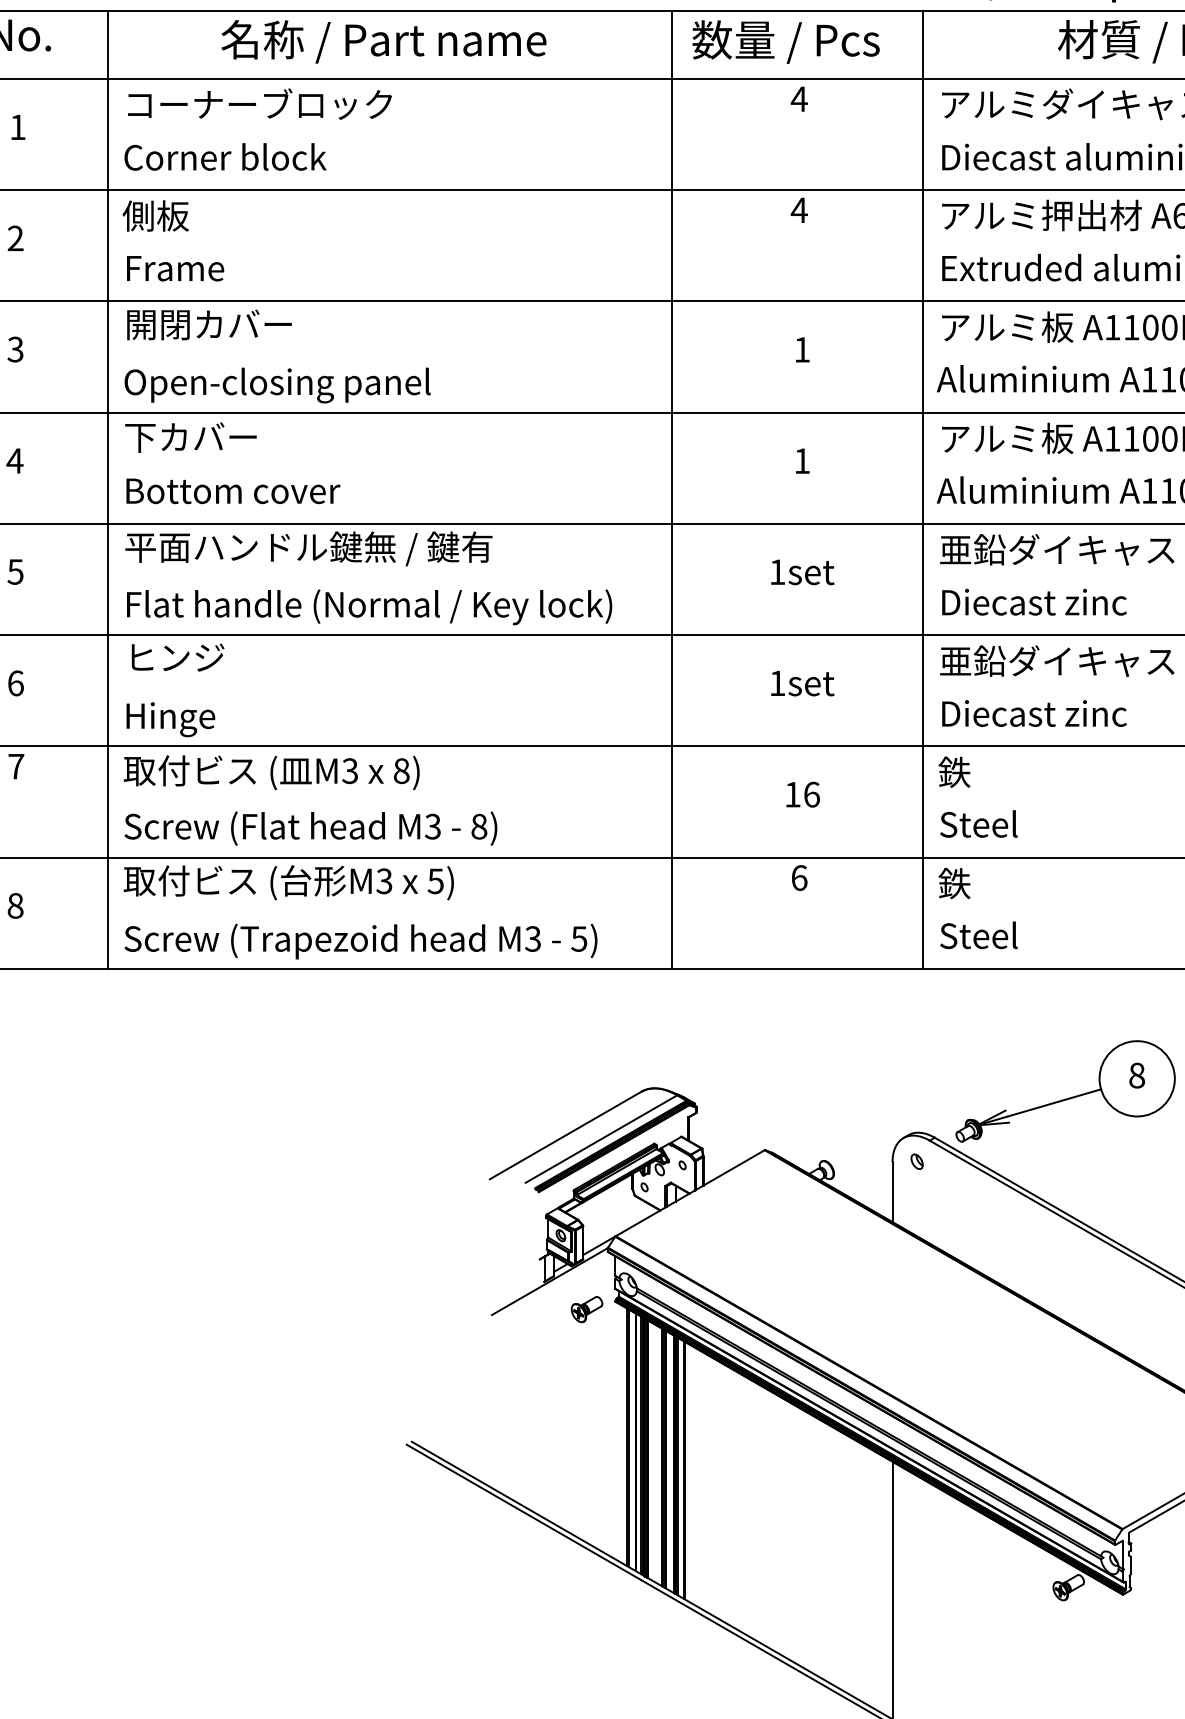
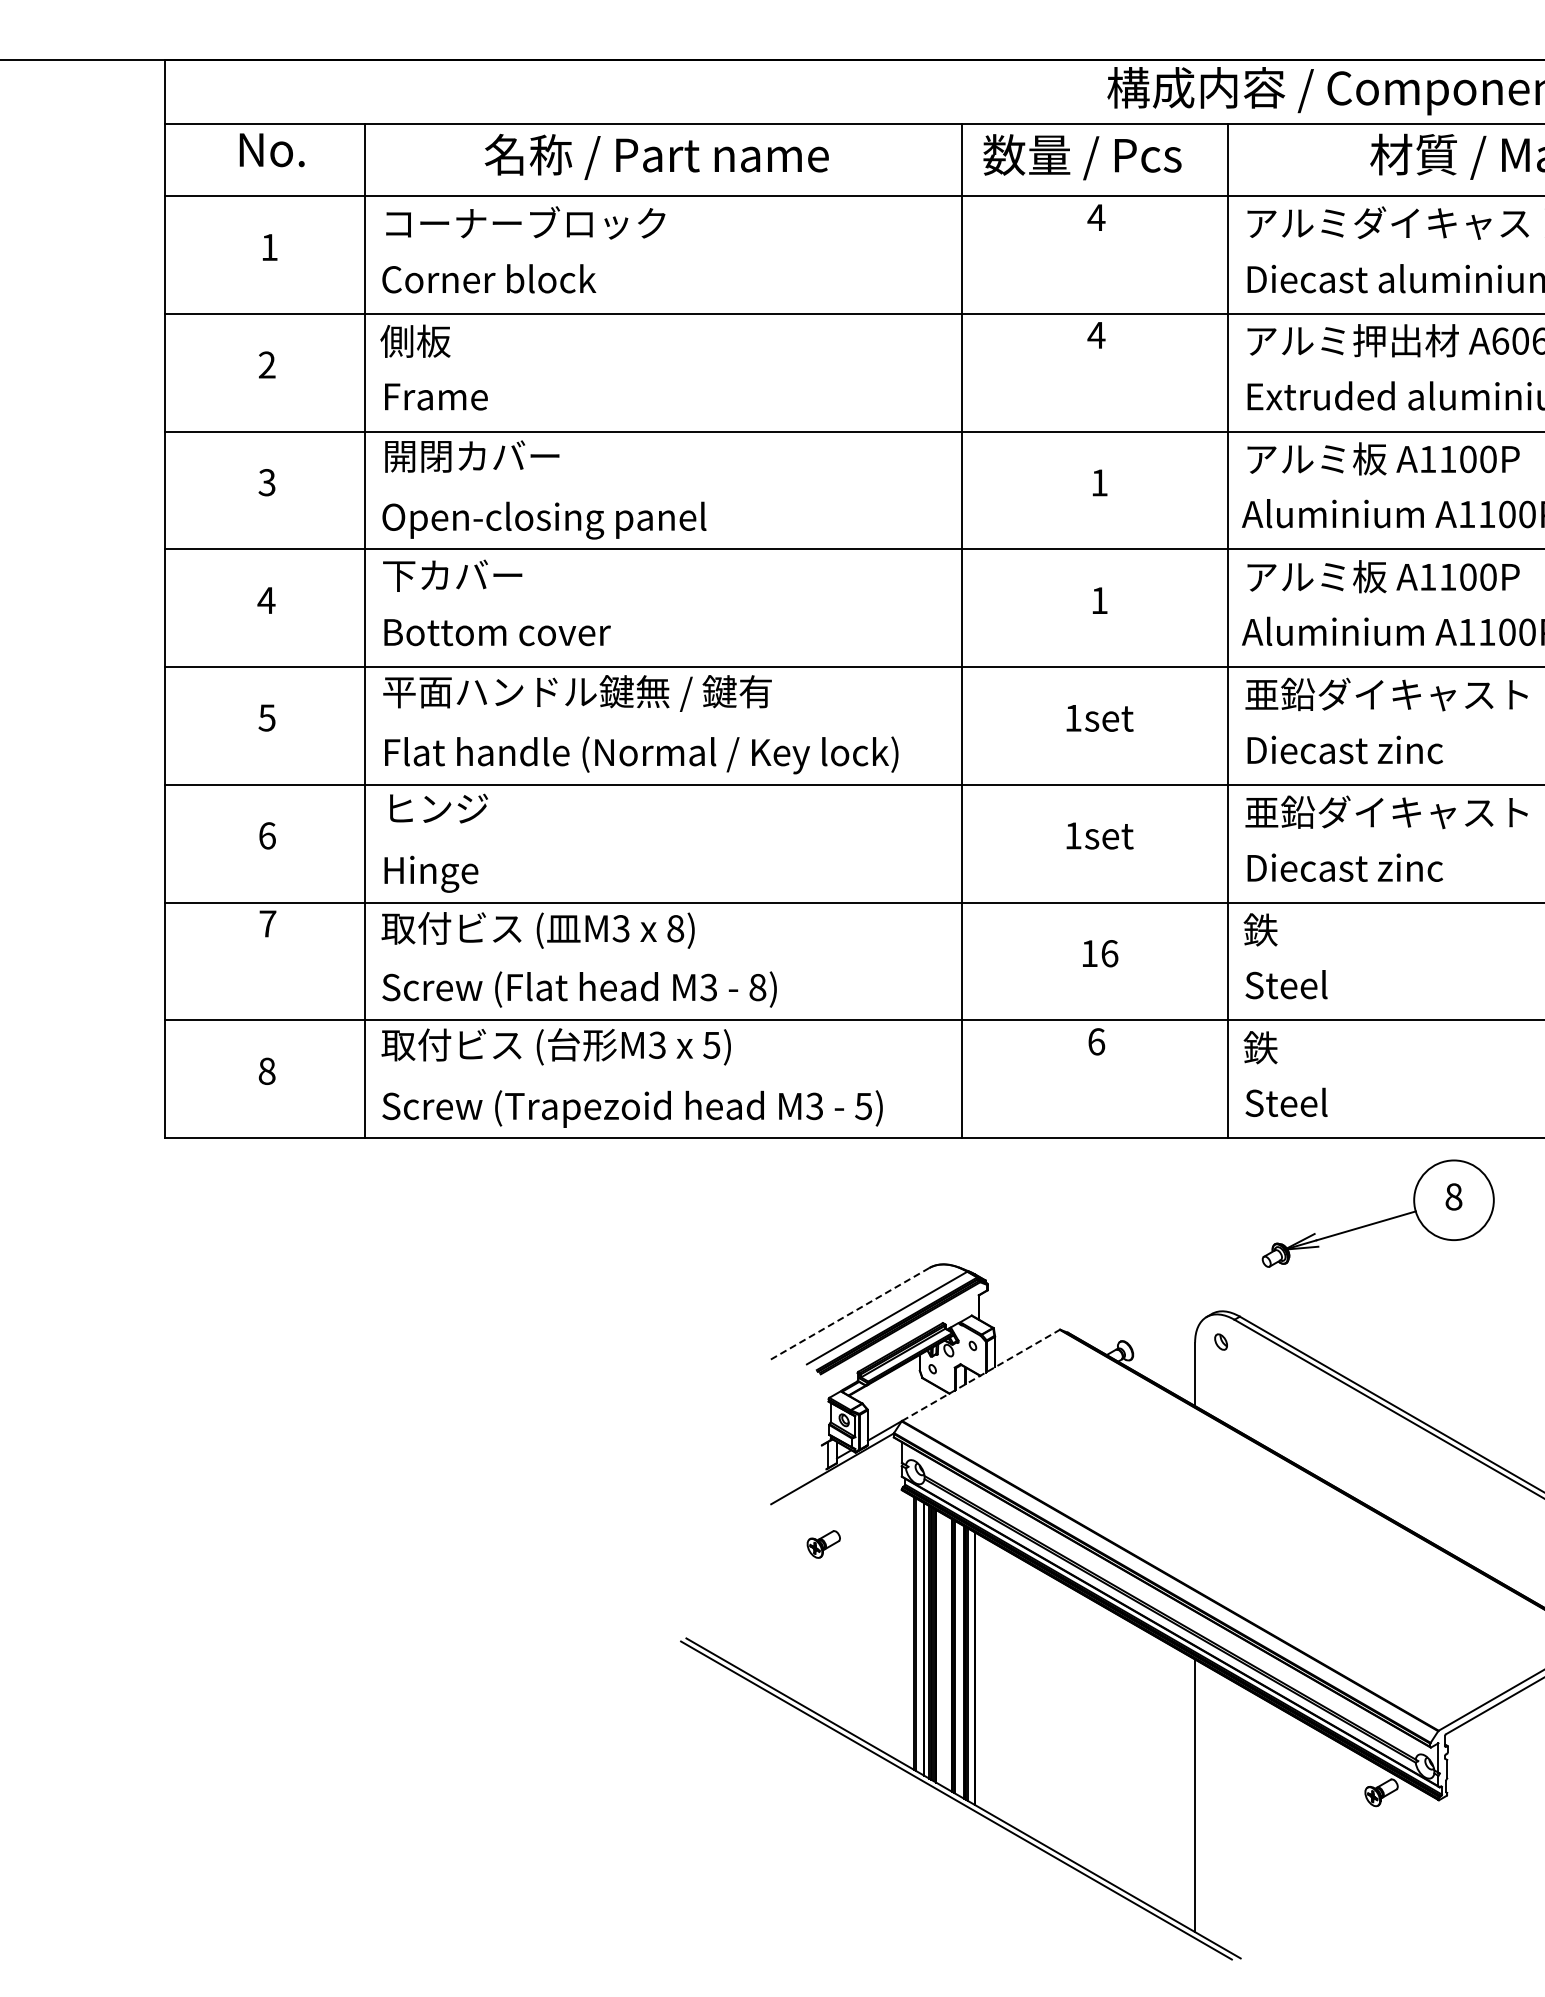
part: (1067, 1097) -> (1380, 1220), moved
line: (565, 1135) -> (849, 1314), solid -> dashed
line: (690, 1193) -> (981, 1375), solid -> dashed
part: (586, 1309) -> (823, 1544), moved

